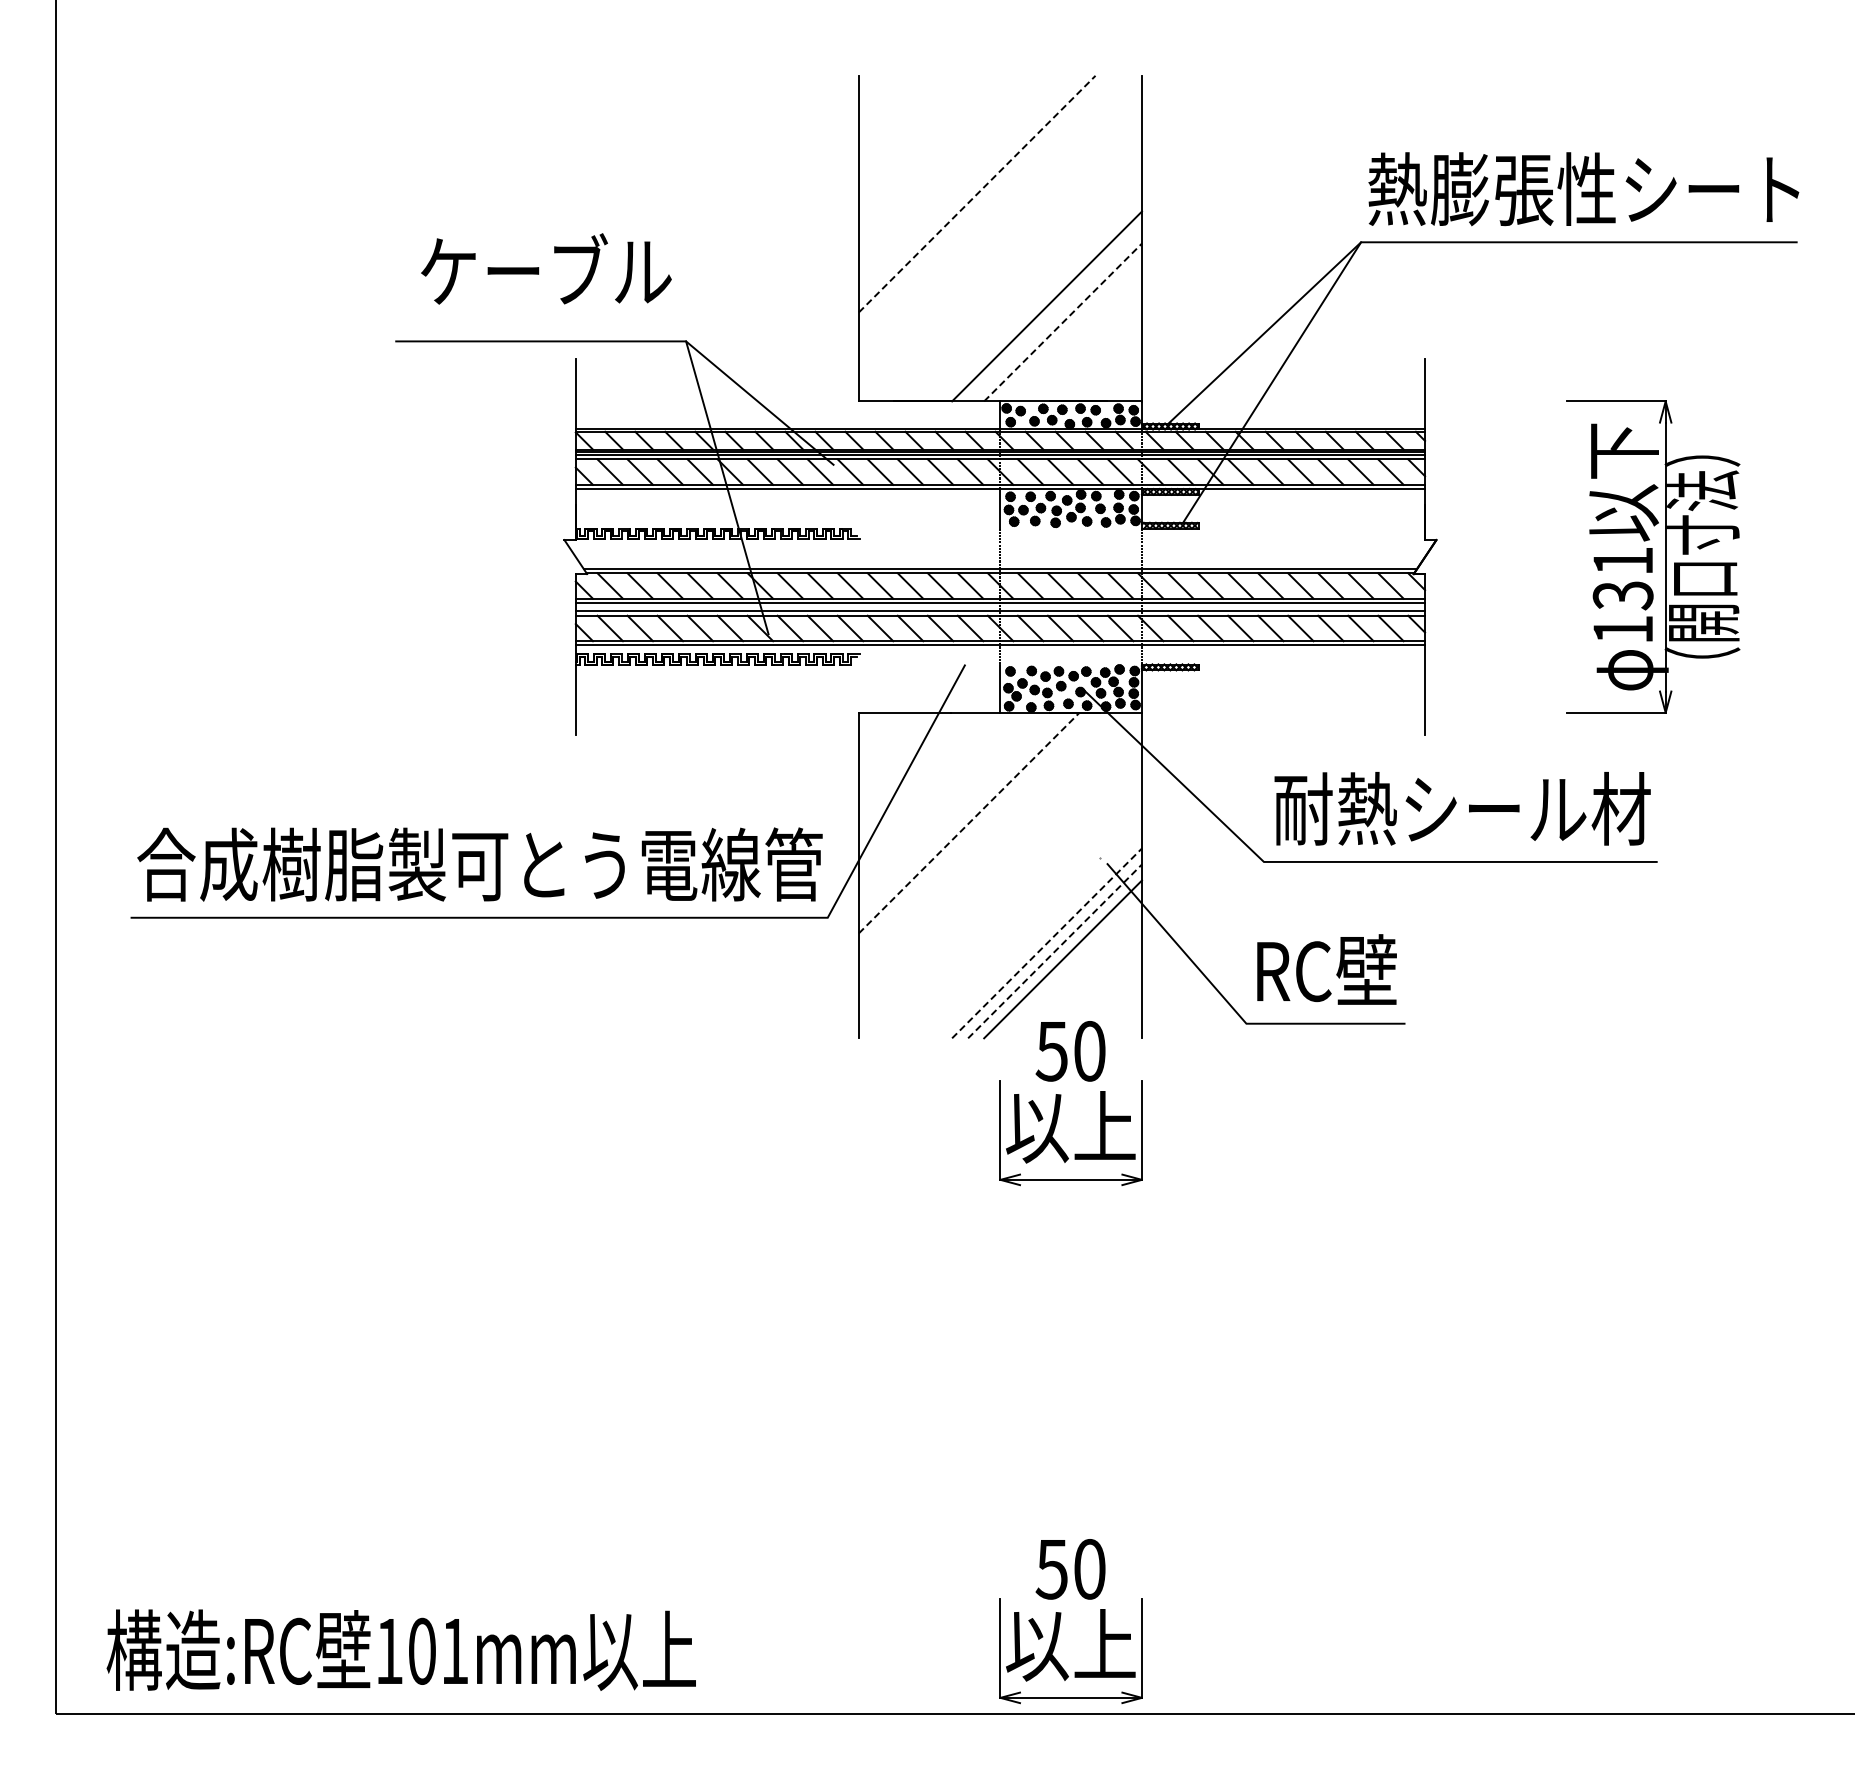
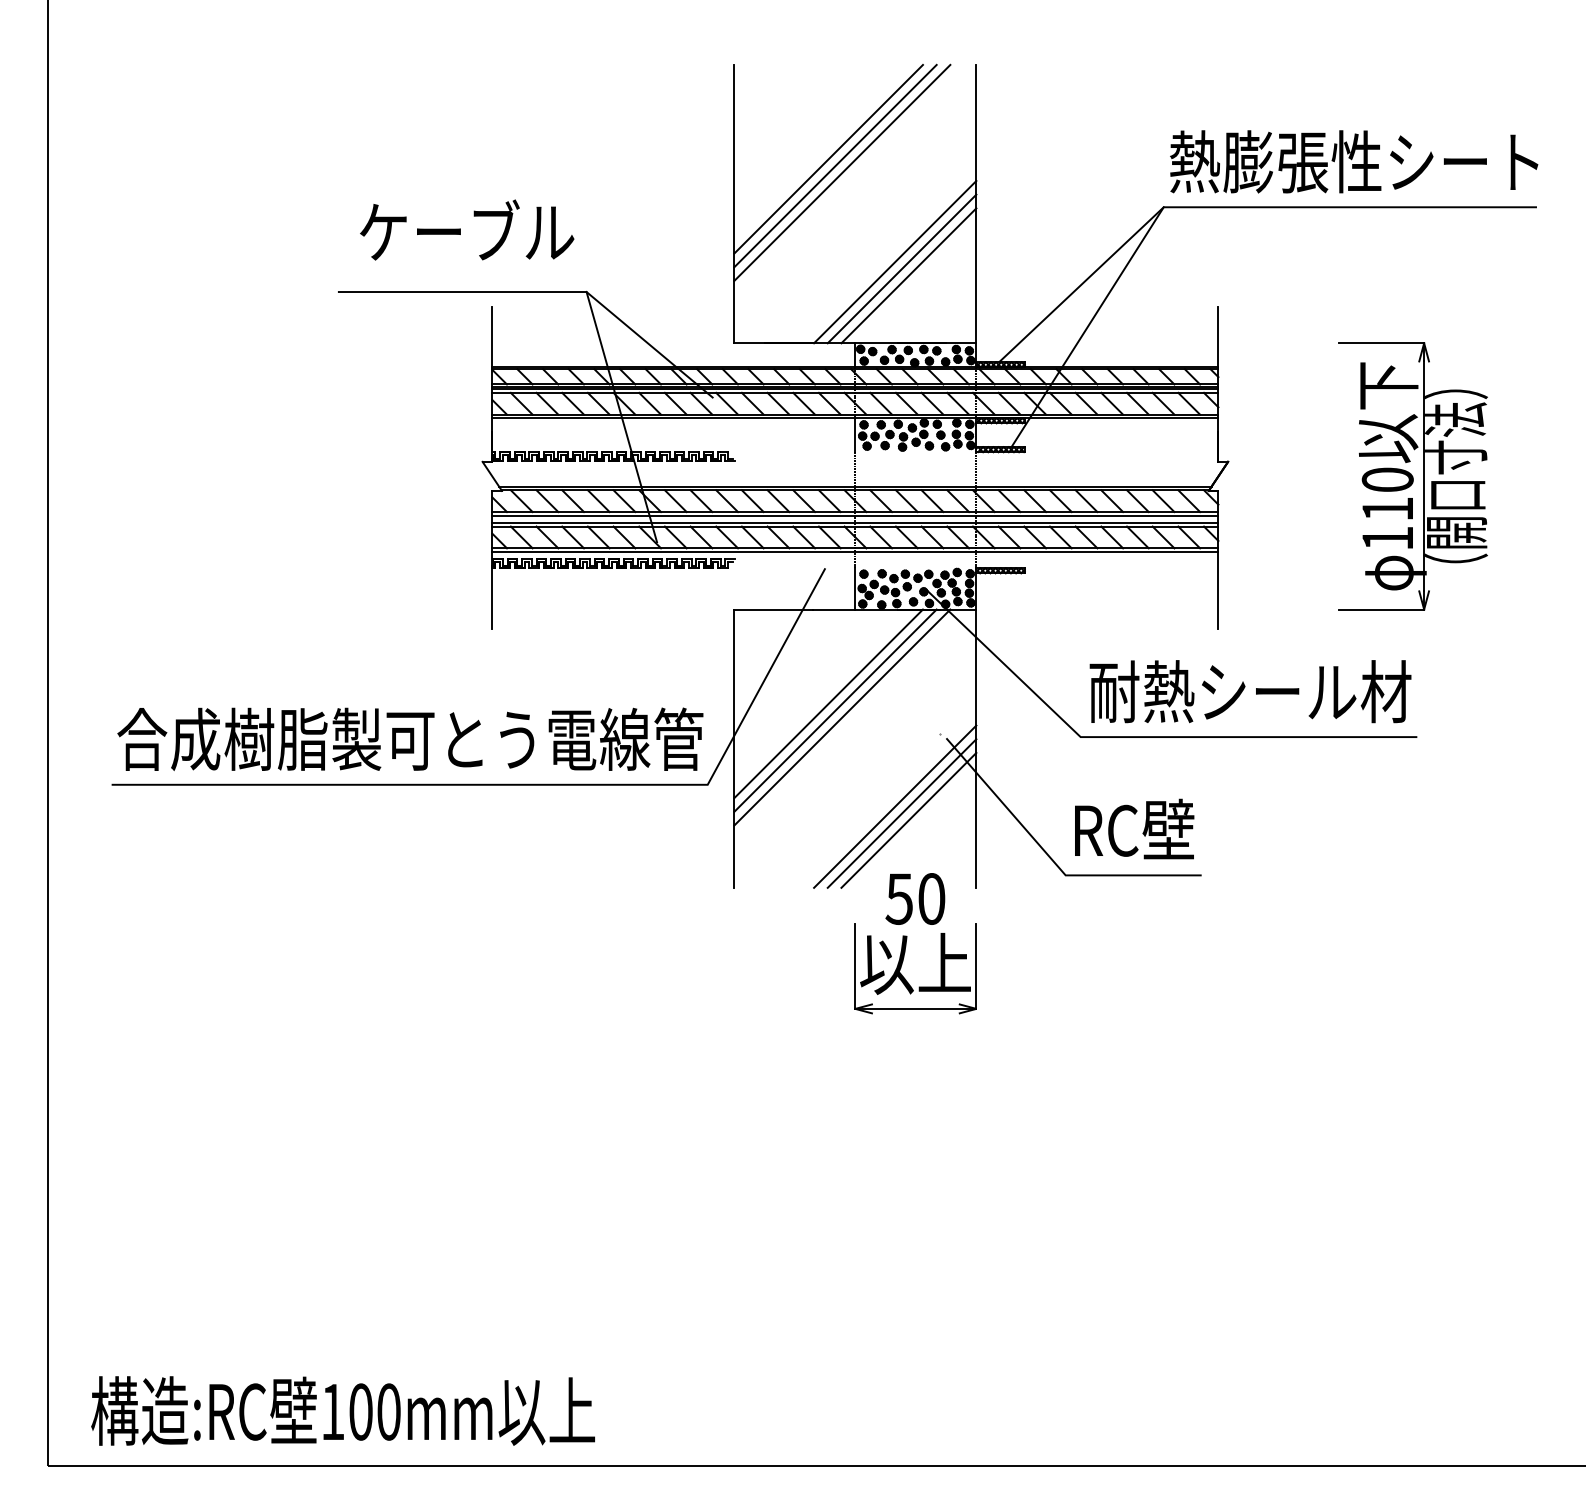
line: (968, 185) -> (828, 158), added
line: (977, 193) -> (835, 165), dashed -> solid
line: (984, 201) -> (841, 172), added
line: (1054, 314) -> (901, 269), added
line: (1063, 322) -> (909, 275), dashed -> solid
text: (1622, 578) -> (1387, 494), 131 -> 110
line: (969, 822) -> (828, 703), dashed -> solid
line: (976, 830) -> (834, 710), added
line: (984, 838) -> (841, 717), added
line: (1047, 943) -> (895, 806), dashed -> solid
line: (1055, 951) -> (902, 813), dashed -> solid
part: (1060, 1621) -> (906, 1386), removed
text: (454, 1650) -> (388, 1411), 101mm -> 100mm

